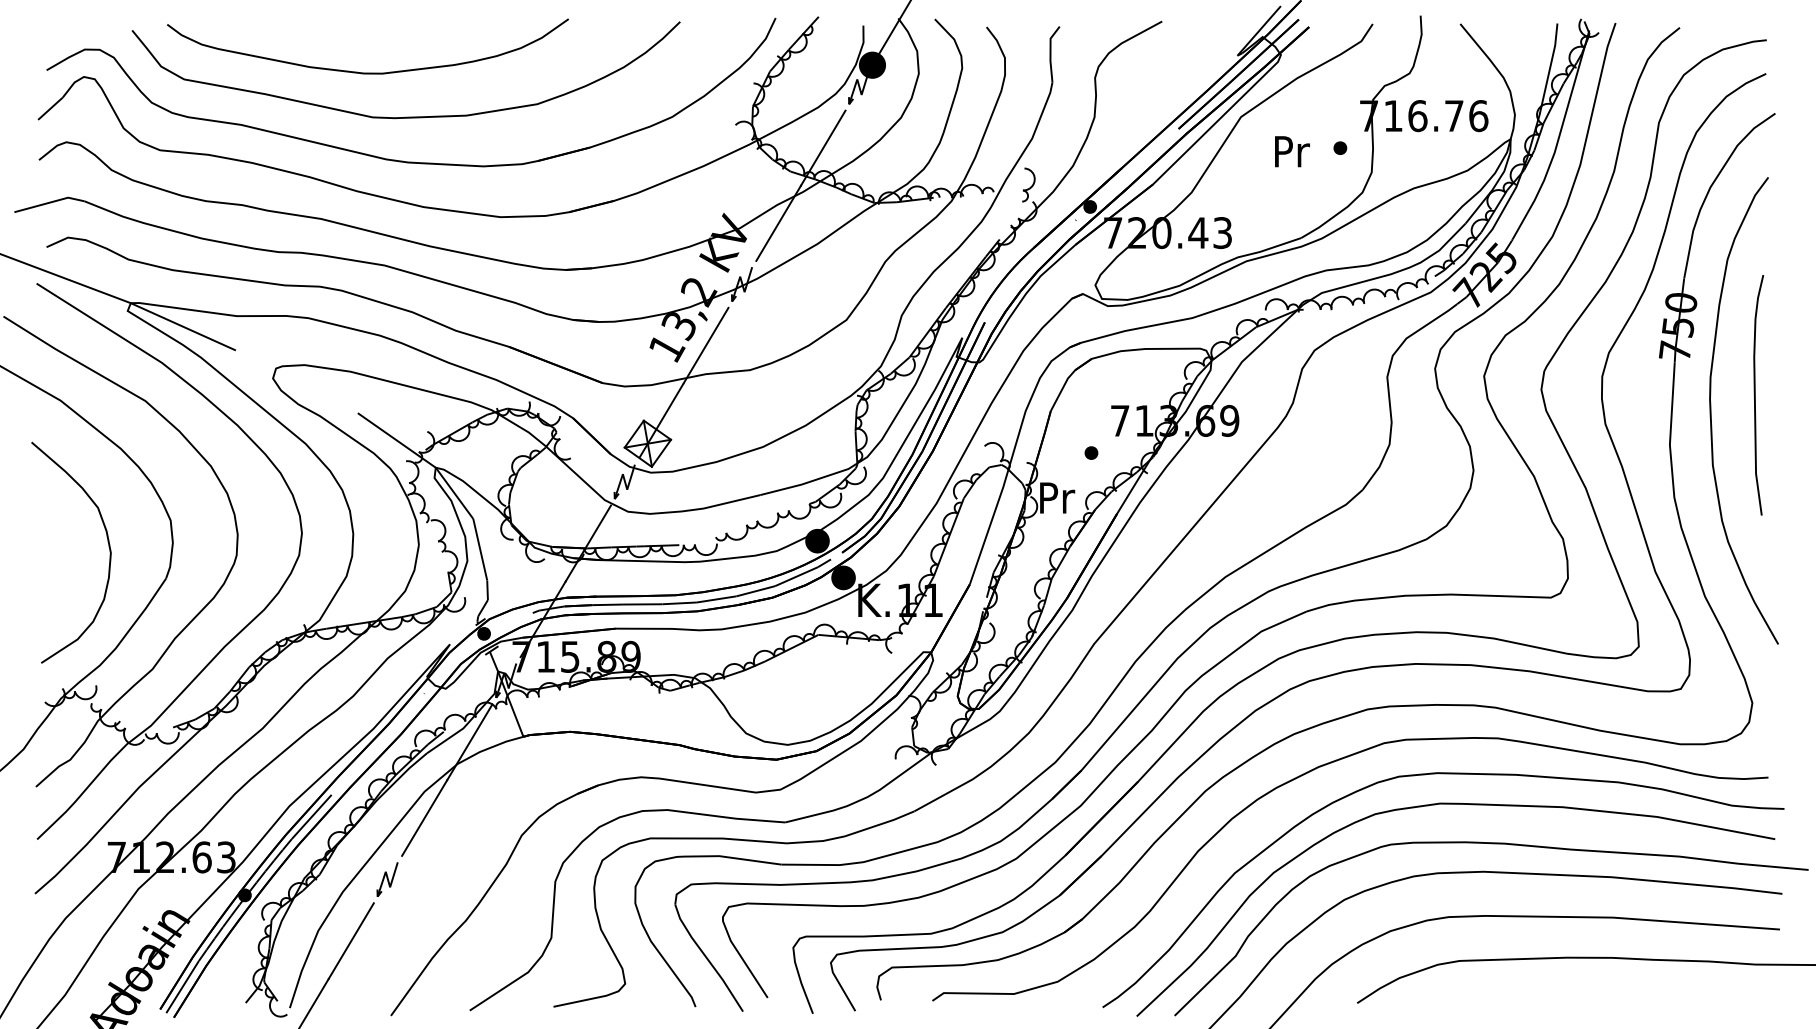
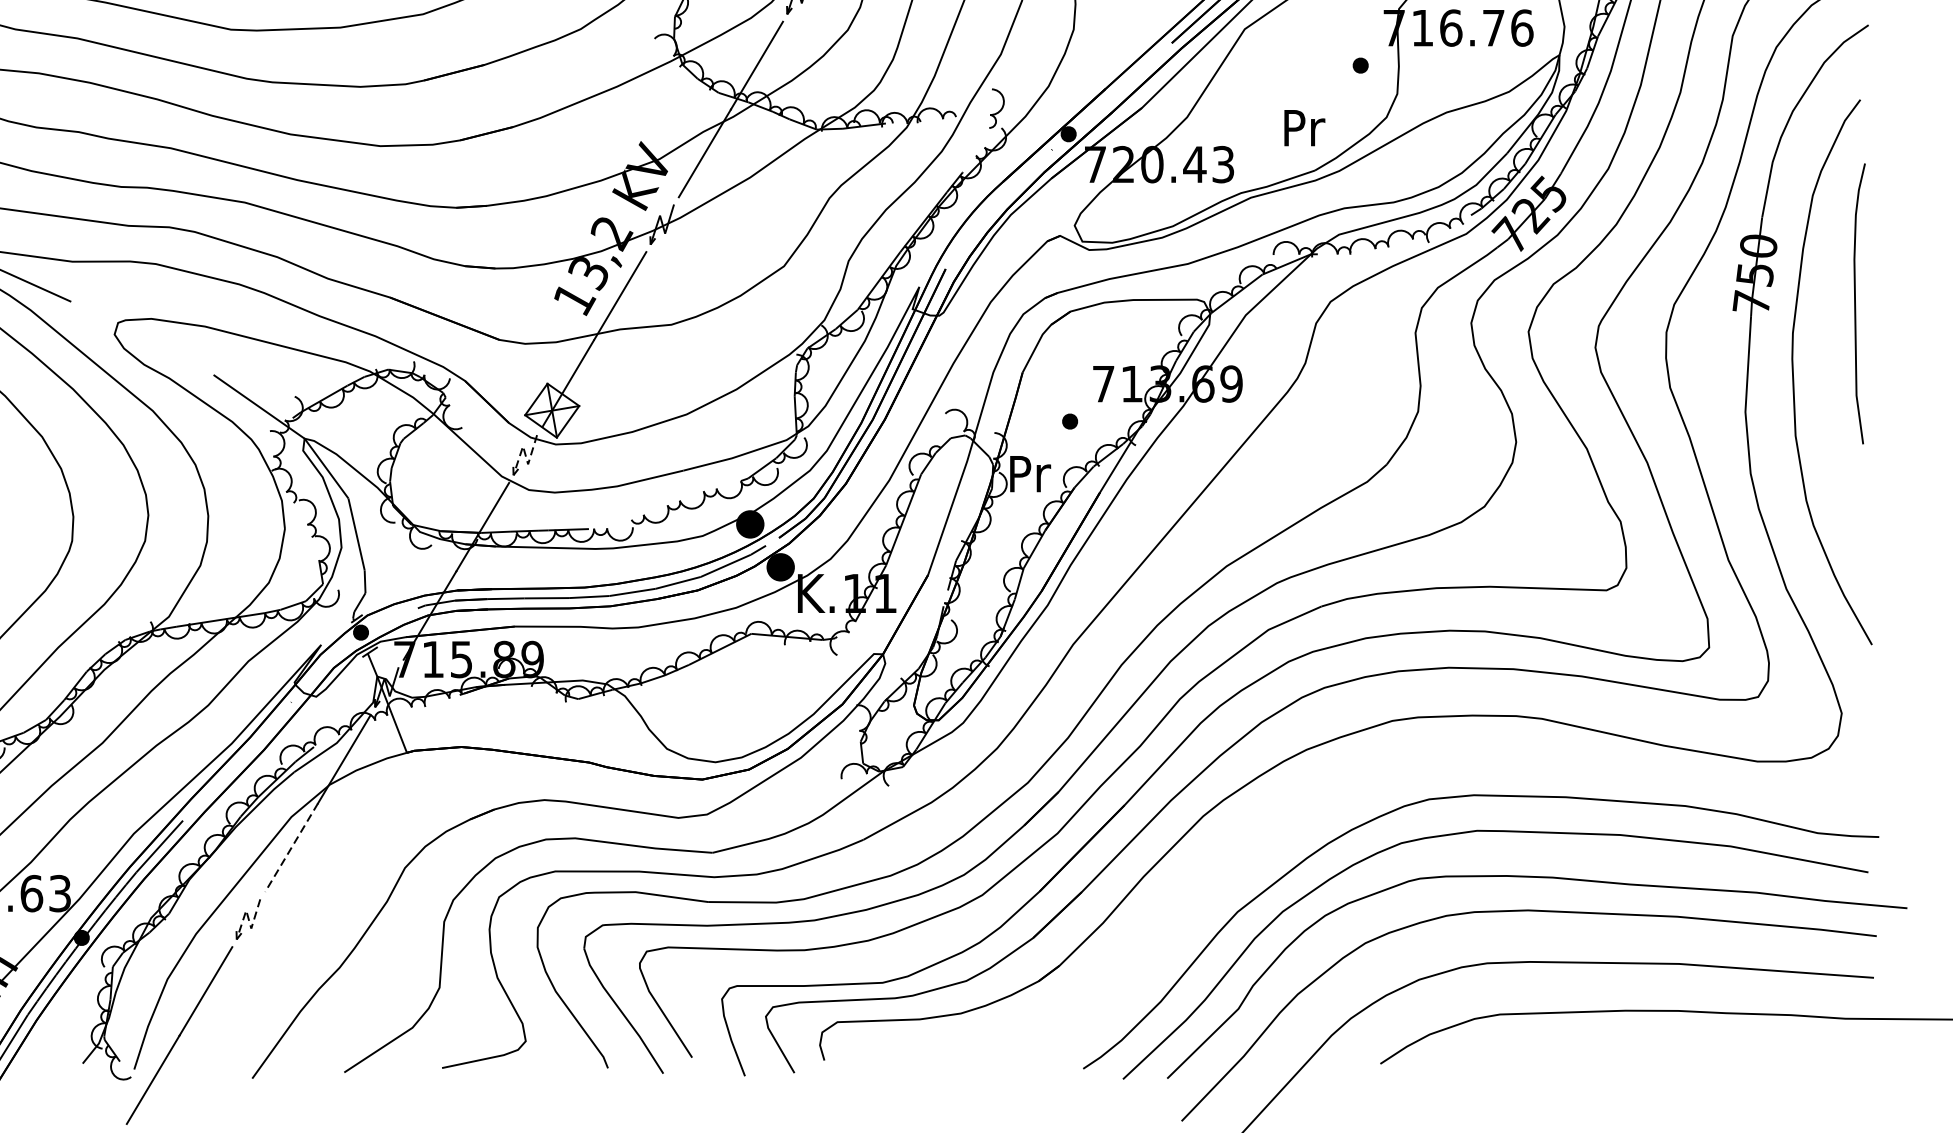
text: (1292, 151) -> (1304, 127), moved
curve: (1755, 395) -> (1855, 304), moved
line: (624, 481) -> (524, 454), solid -> dashed
curve: (1304, 775) -> (1318, 798), removed
line: (424, 818) -> (291, 848), solid -> dashed
line: (387, 879) -> (248, 919), solid -> dashed

